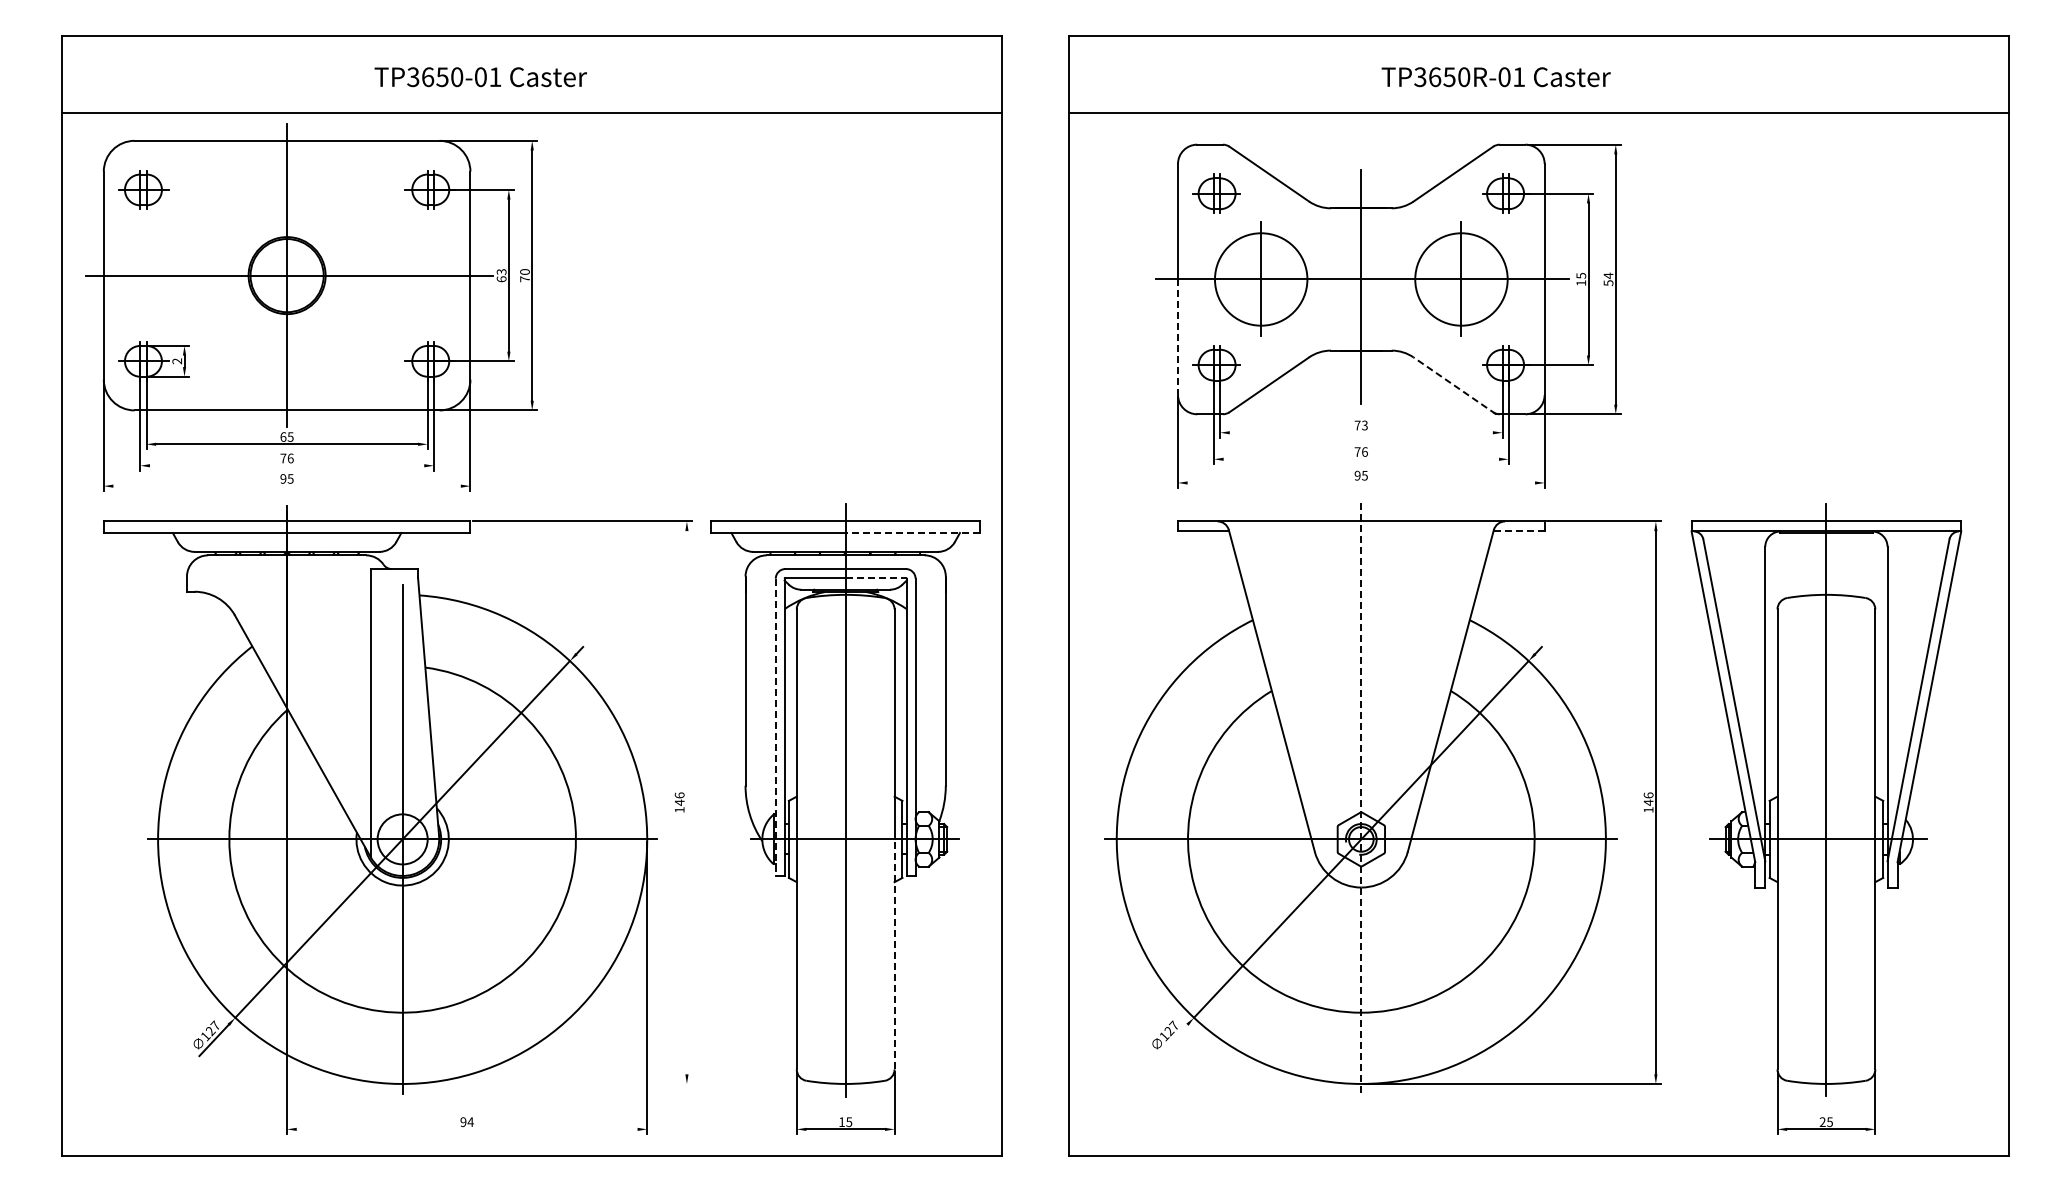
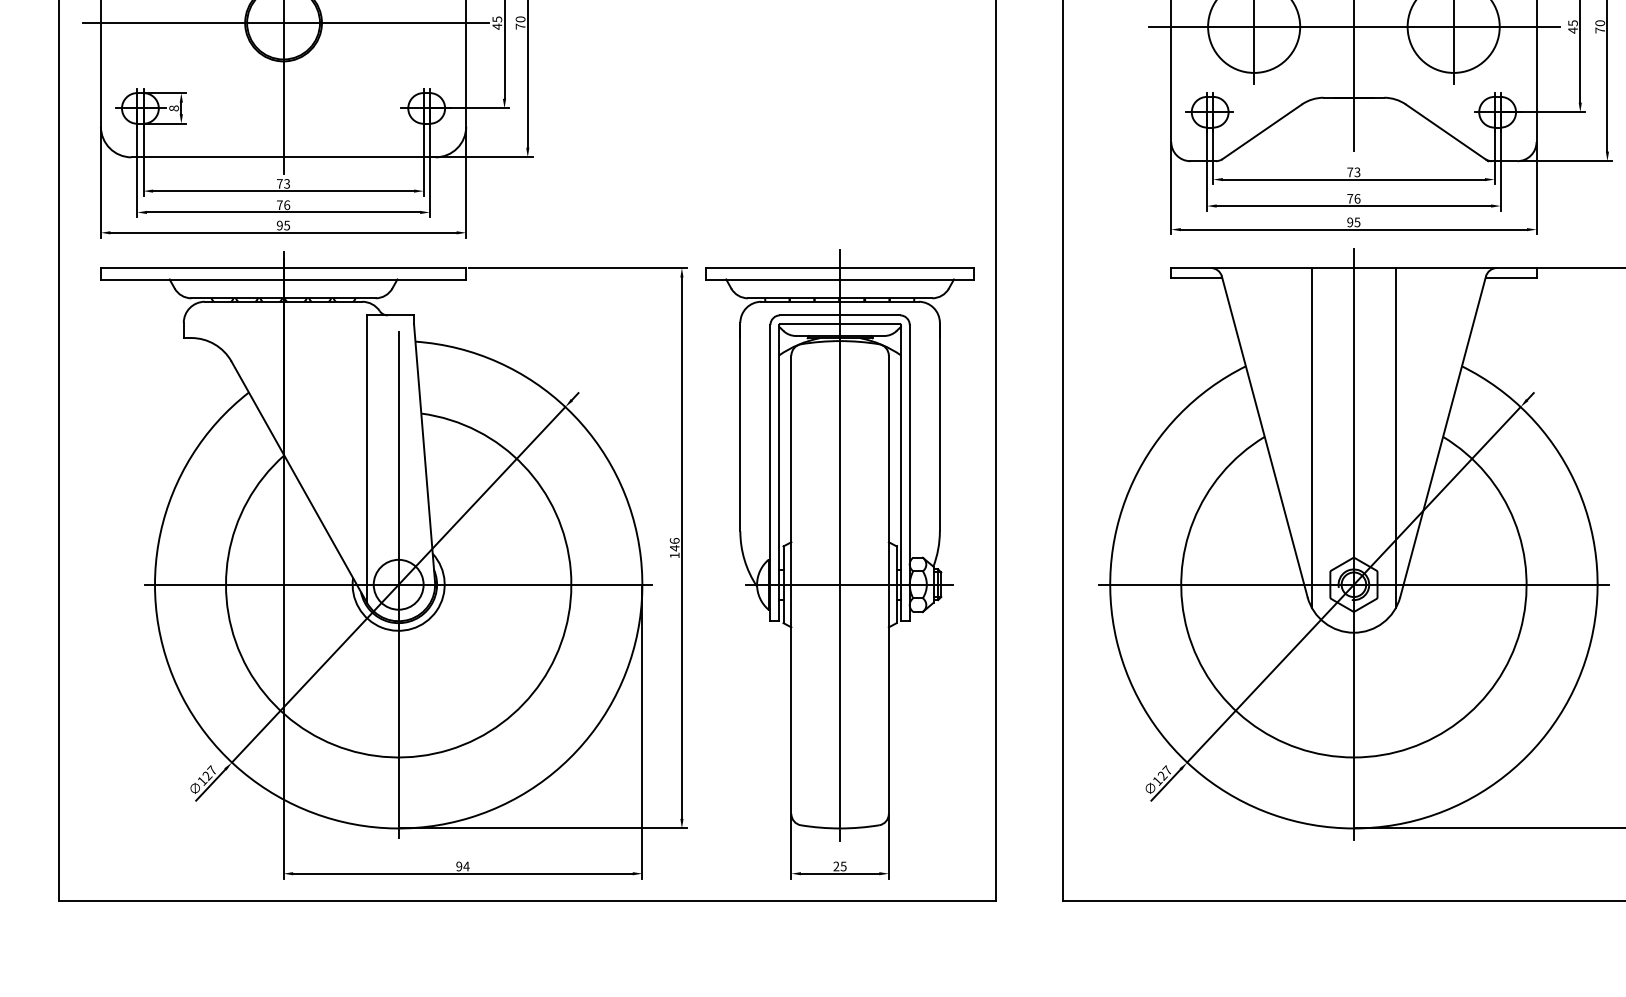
text: (501, 275) -> (497, 22), 63 -> 45
text: (1608, 279) -> (1600, 26), 54 -> 70
text: (1581, 283) -> (1573, 30), 15 -> 45
line: (1178, 337) -> (1171, 84), dashed -> solid
text: (177, 361) -> (174, 108), 2 -> 8
line: (1454, 385) -> (1446, 132), dashed -> solid
line: (1360, 432) -> (1353, 179), added
text: (286, 436) -> (282, 183), 65 -> 73
line: (1361, 459) -> (1354, 206), added
line: (287, 465) -> (283, 212), added
line: (1361, 482) -> (1354, 229), added
line: (286, 486) -> (282, 233), added
line: (1519, 531) -> (1511, 277), dashed -> solid
line: (912, 533) -> (906, 279), dashed -> solid
line: (876, 577) -> (870, 323), dashed -> solid
line: (1318, 691) -> (1311, 437), added
line: (1403, 691) -> (1395, 437), added
line: (775, 727) -> (770, 473), dashed -> solid
line: (1361, 799) -> (1354, 545), dashed -> solid
line: (686, 802) -> (681, 548), added
line: (894, 953) -> (888, 698), dashed -> solid
line: (1172, 1040) -> (1165, 785), added
line: (548, 1083) -> (544, 827), added
text: (841, 1121) -> (835, 865), 15 -> 25
line: (466, 1129) -> (462, 873), added

